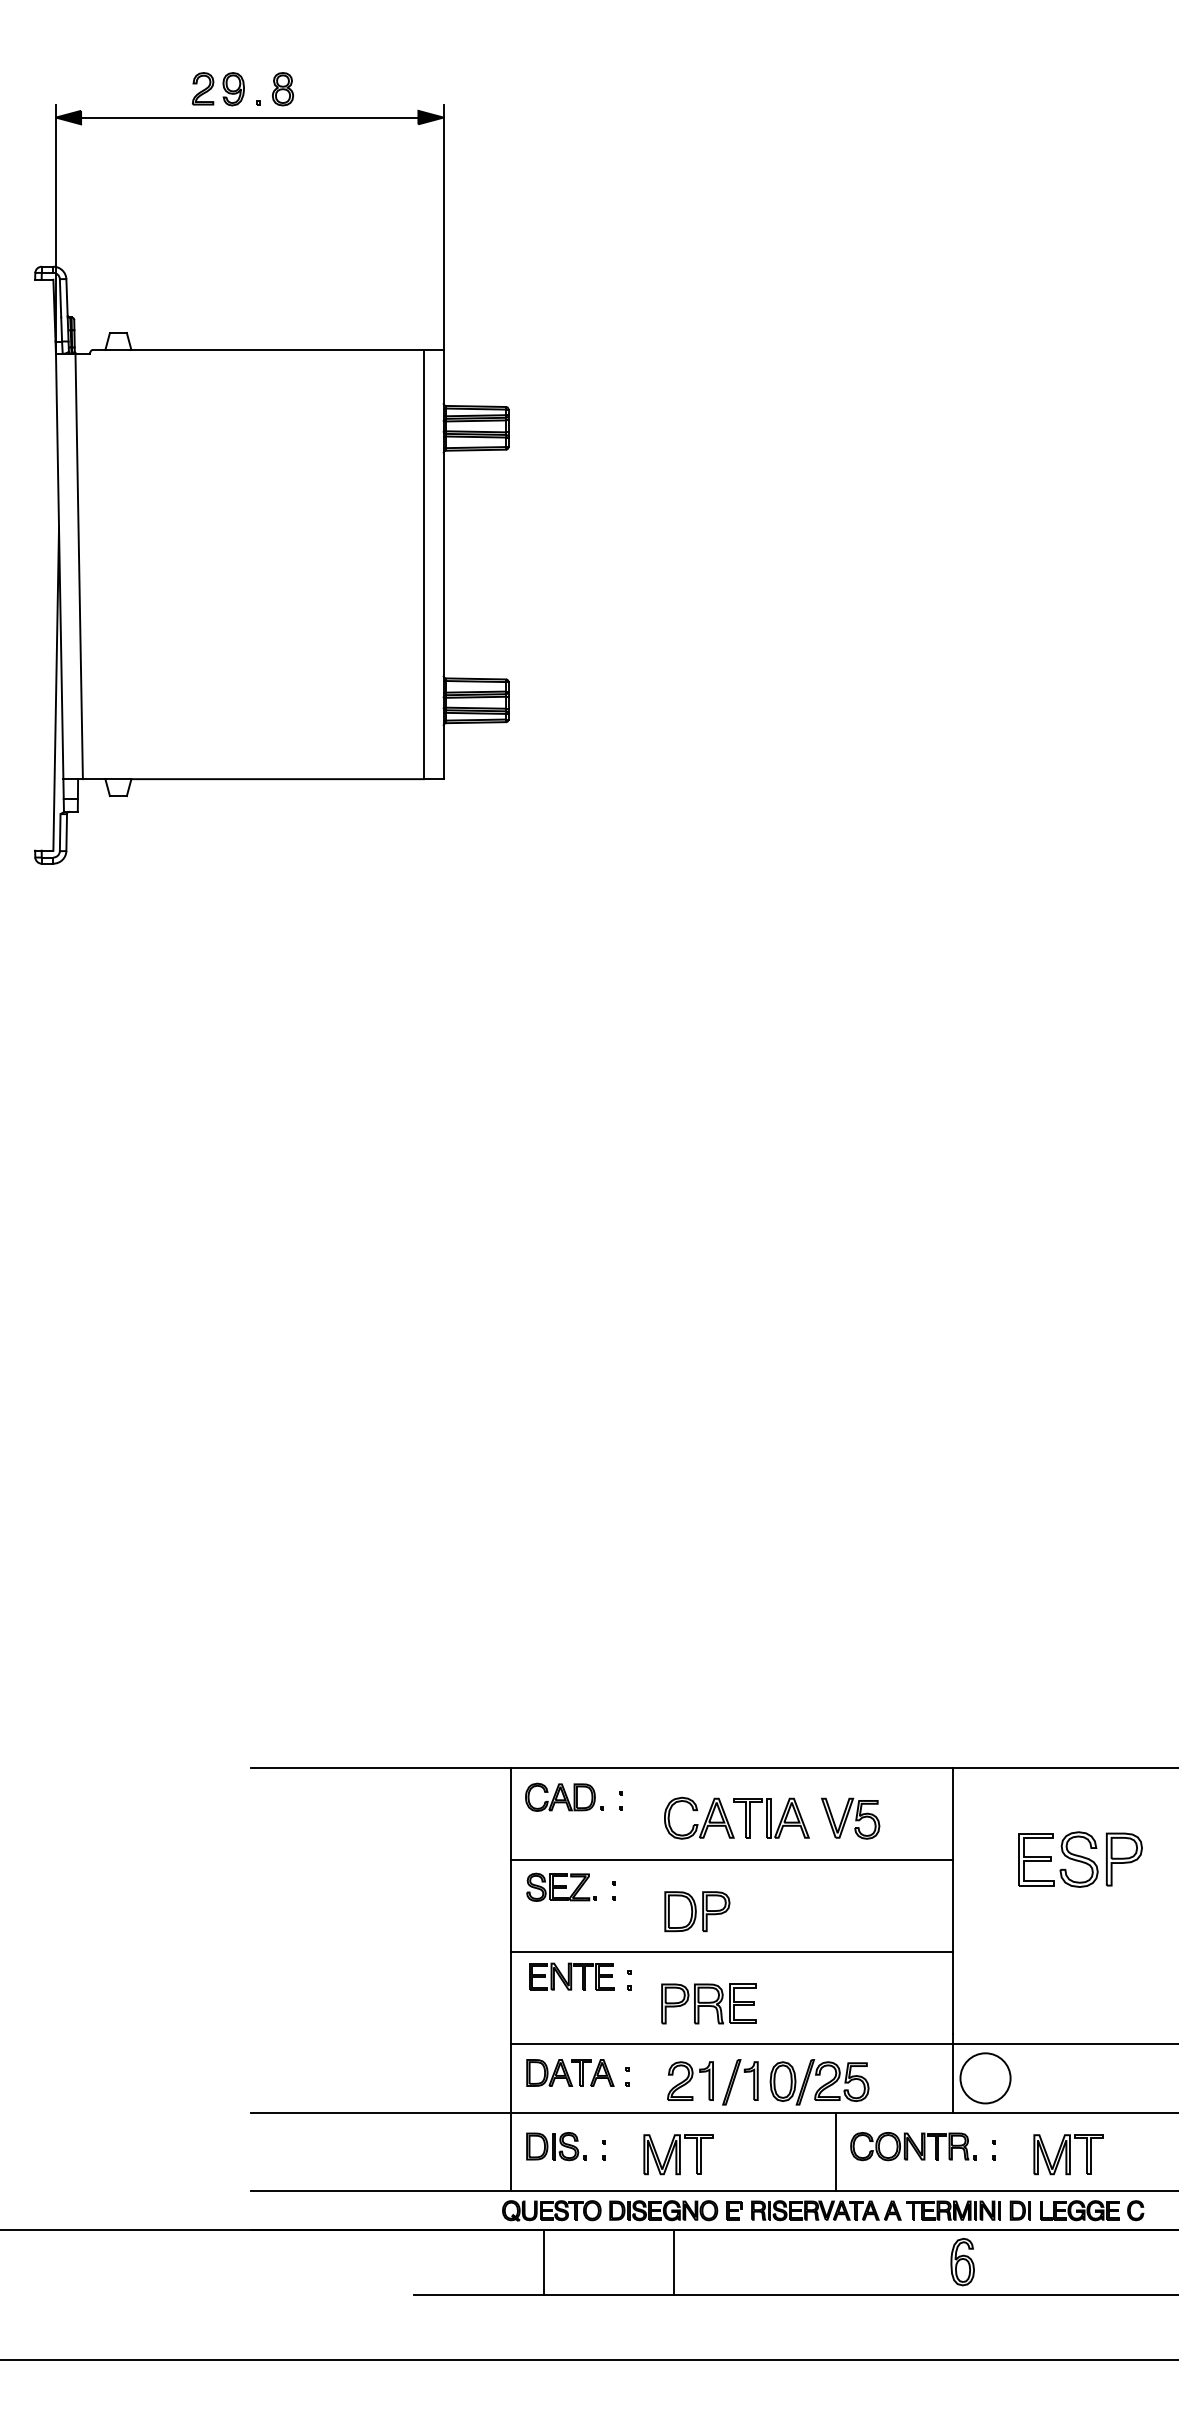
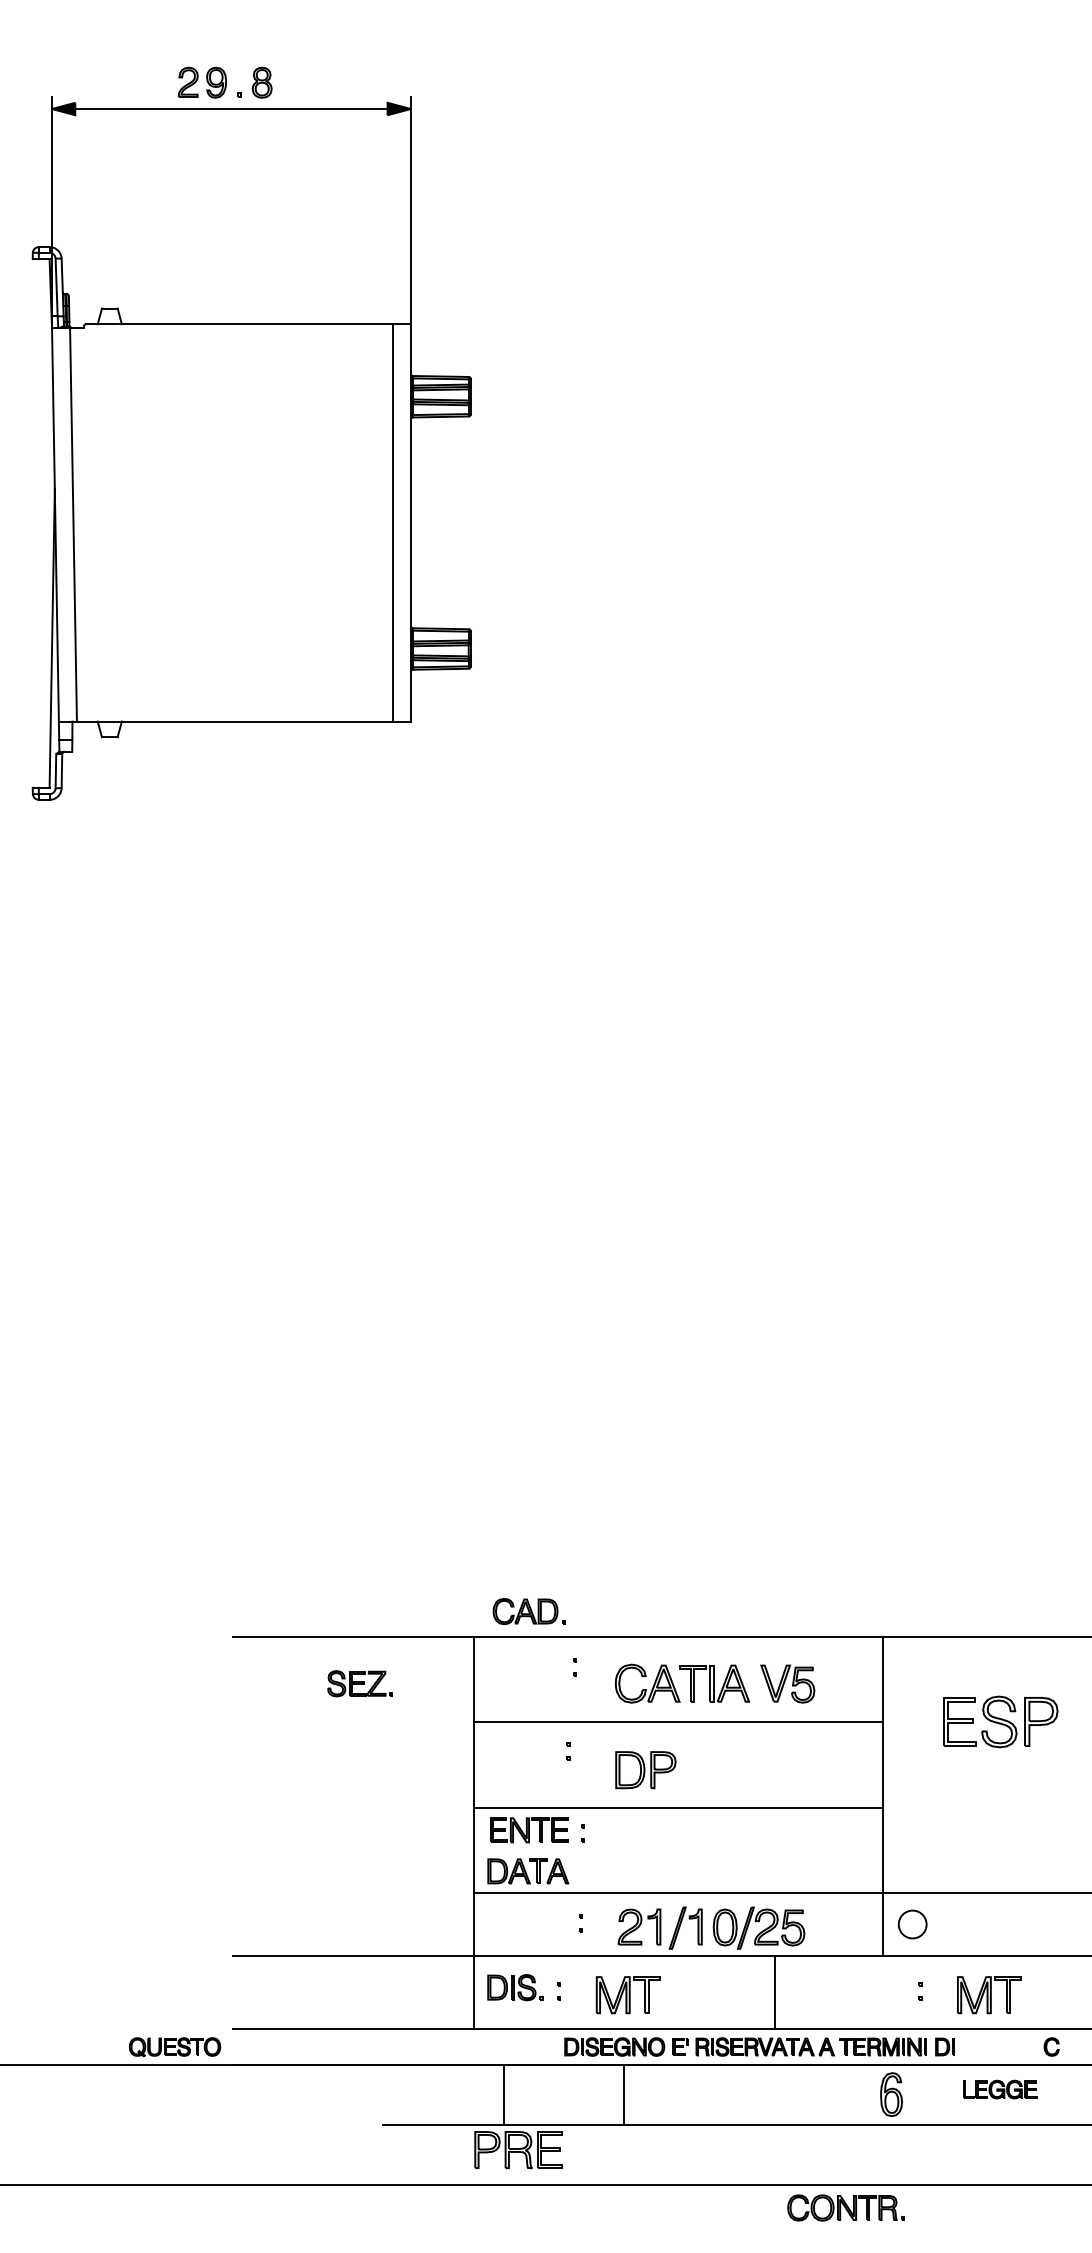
part: (564, 1796) -> (529, 1610), moved
part: (561, 1886) -> (359, 1682), moved
part: (708, 2003) -> (518, 2149), moved
part: (570, 2072) -> (528, 1870), moved
circle: (985, 2078) -> (912, 1924), size x0.6
part: (913, 2146) -> (845, 2207), moved
part: (551, 2210) -> (174, 2046), moved
part: (1079, 2210) -> (999, 2089), moved

